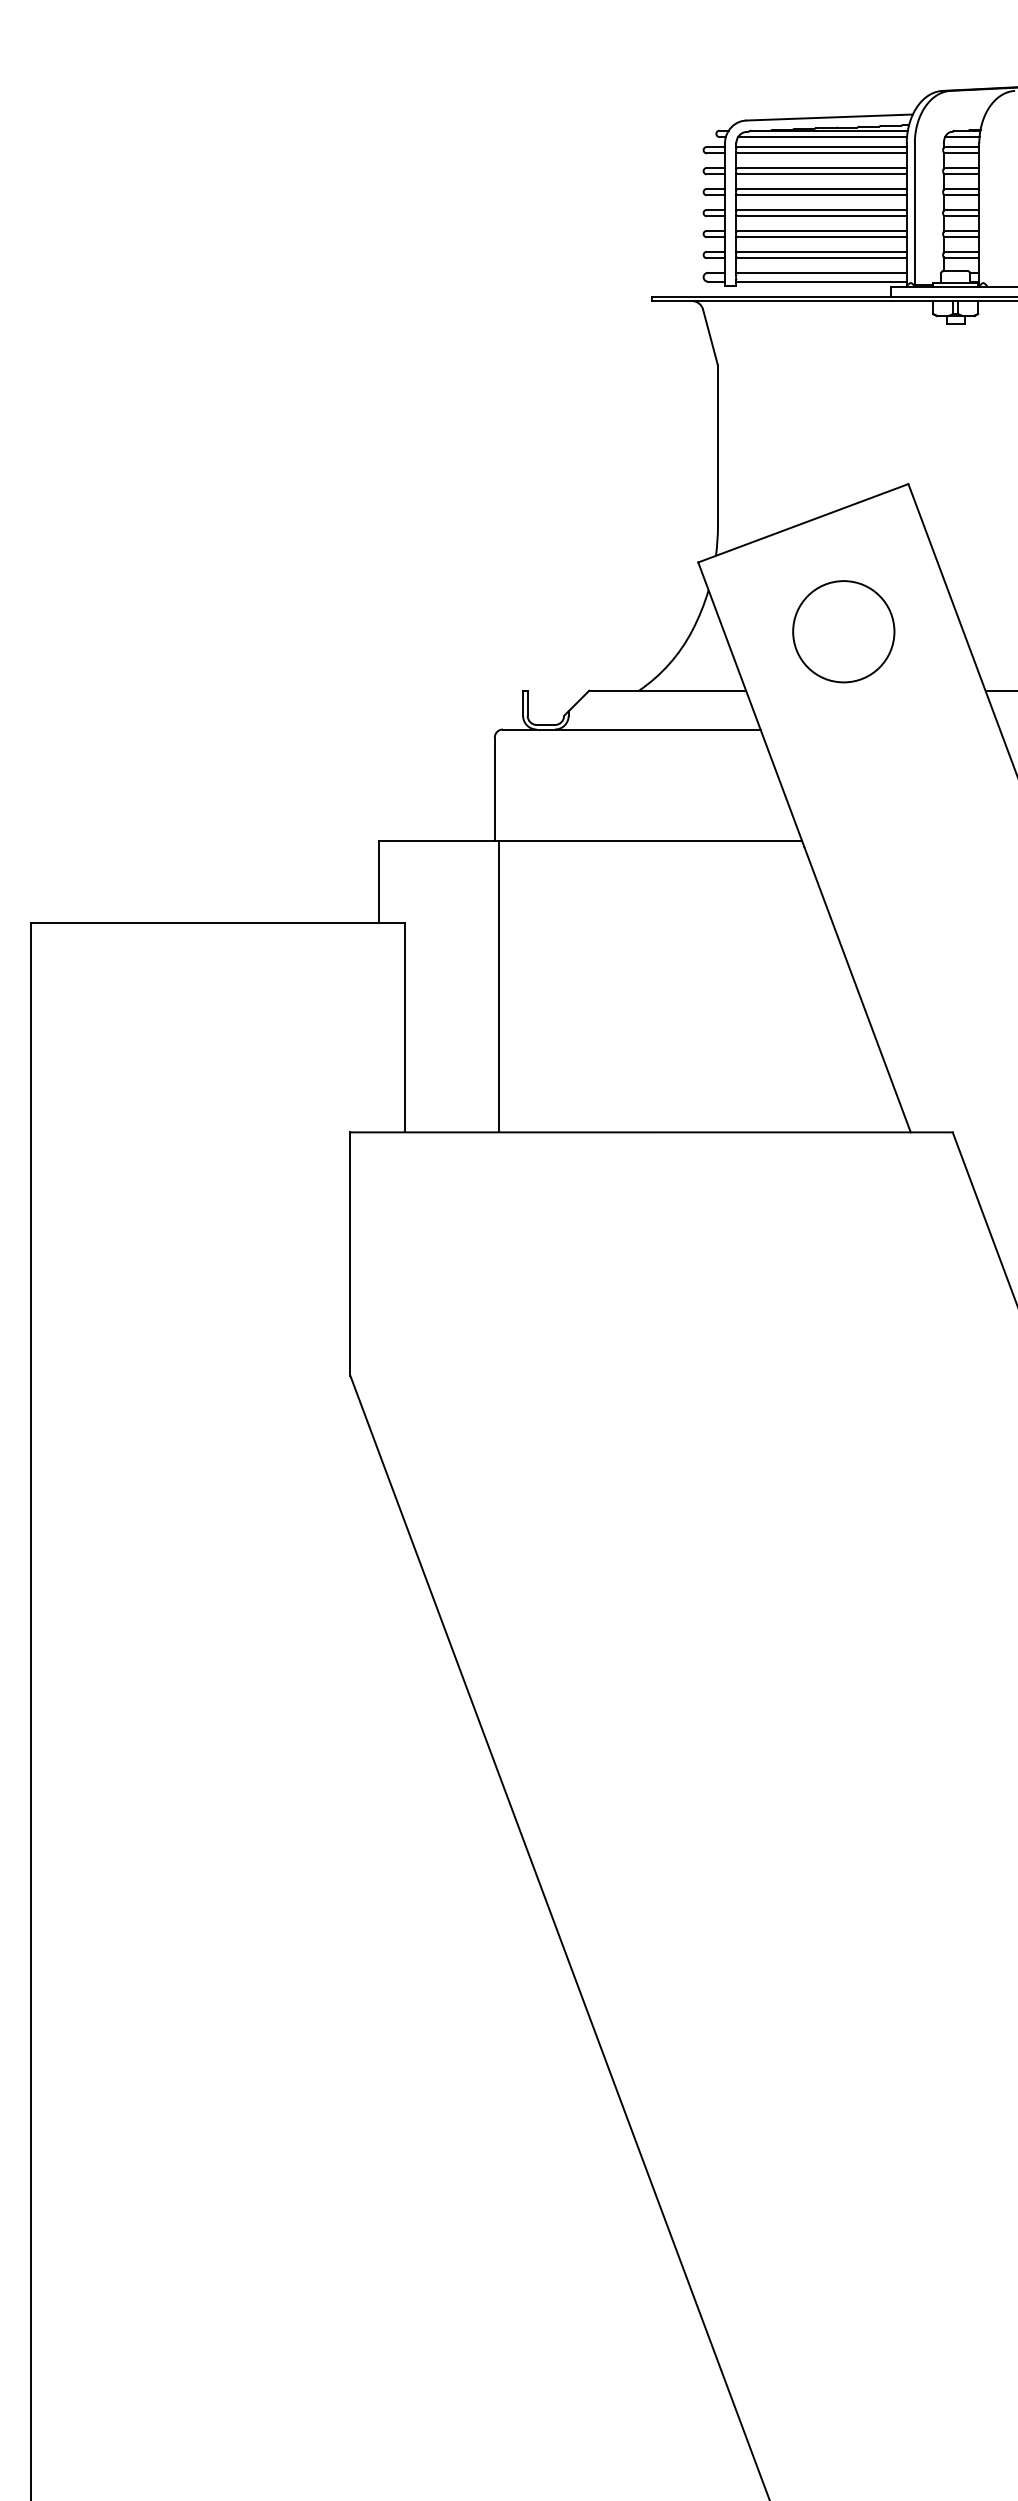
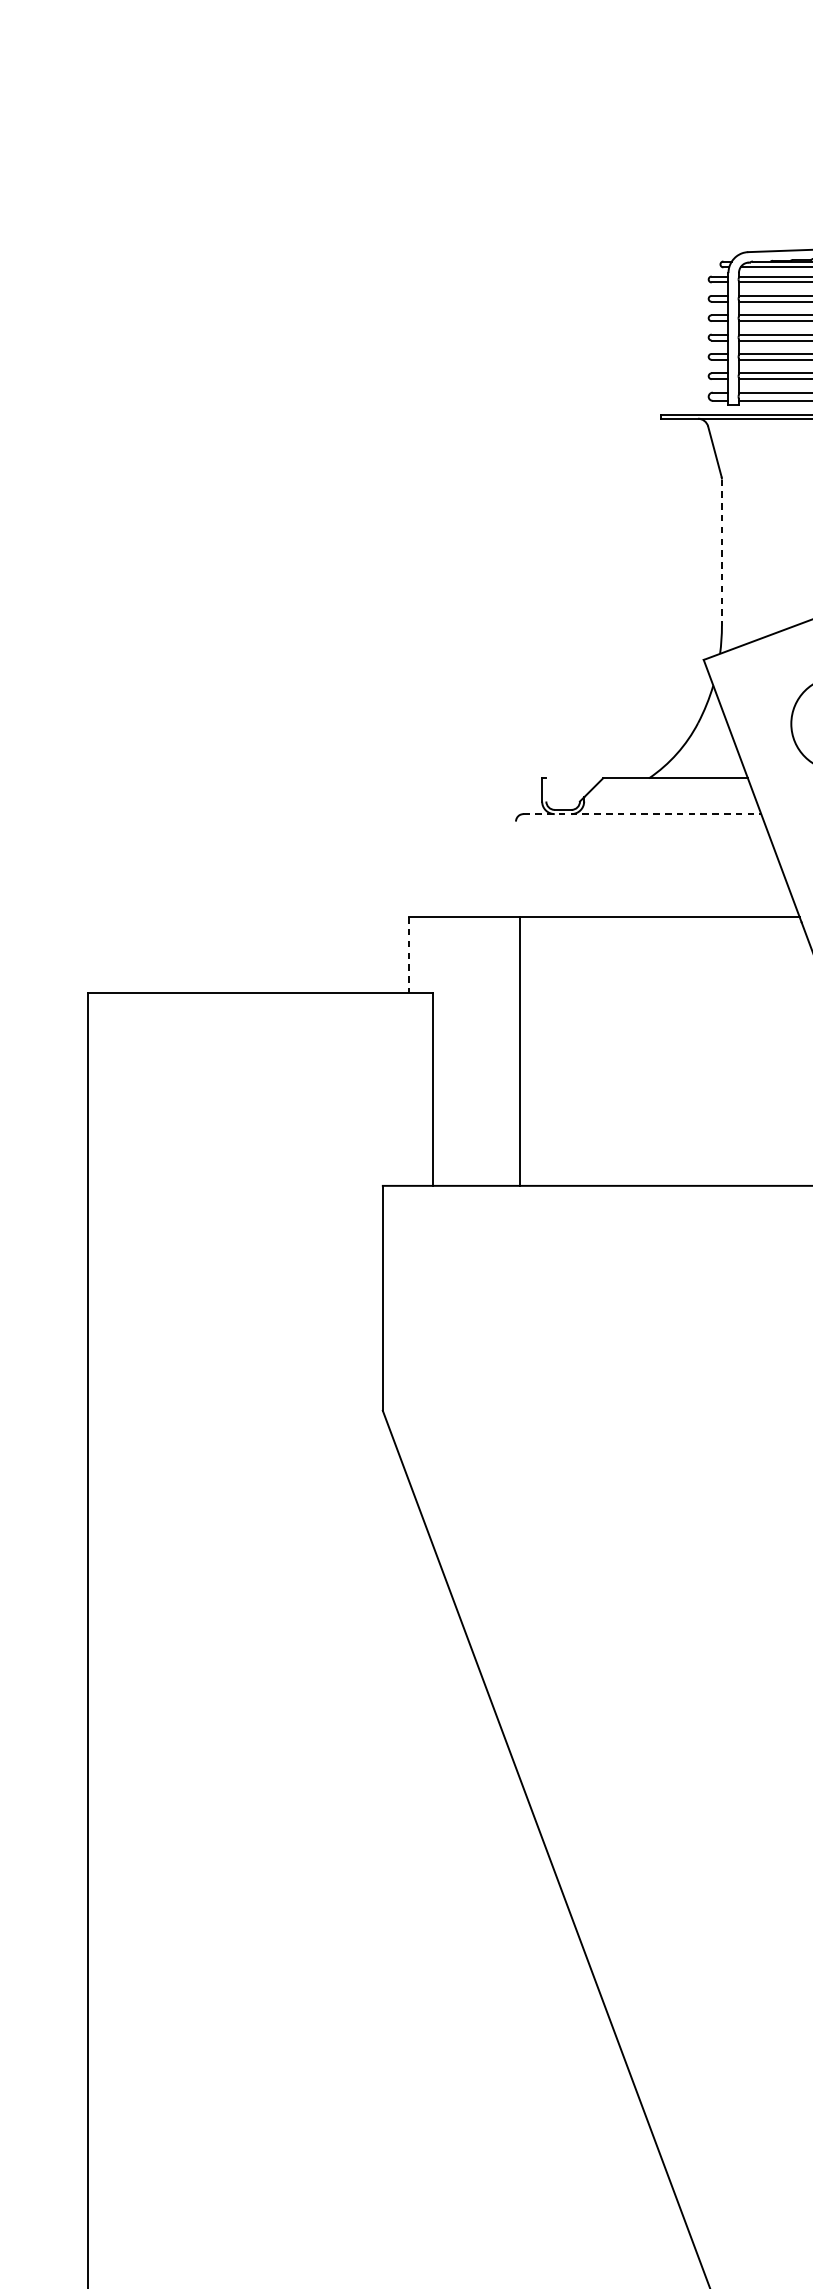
line: (717, 446) -> (721, 552), solid -> dashed
line: (527, 702) -> (546, 789), removed
line: (631, 729) -> (642, 814), solid -> dashed
line: (494, 789) -> (515, 869), removed
line: (379, 882) -> (409, 955), solid -> dashed

